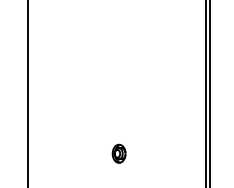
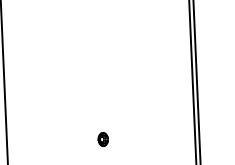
part: (118, 153) -> (102, 139), size x0.7

